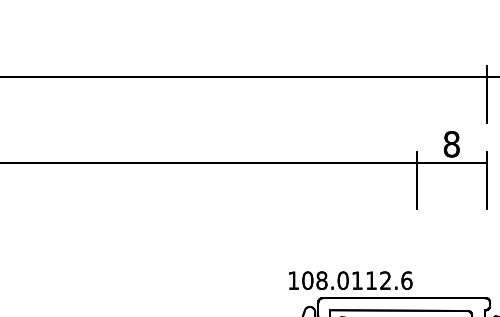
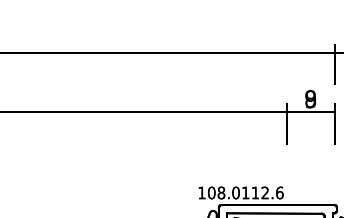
text: (451, 144) -> (310, 99), 8 -> 9

